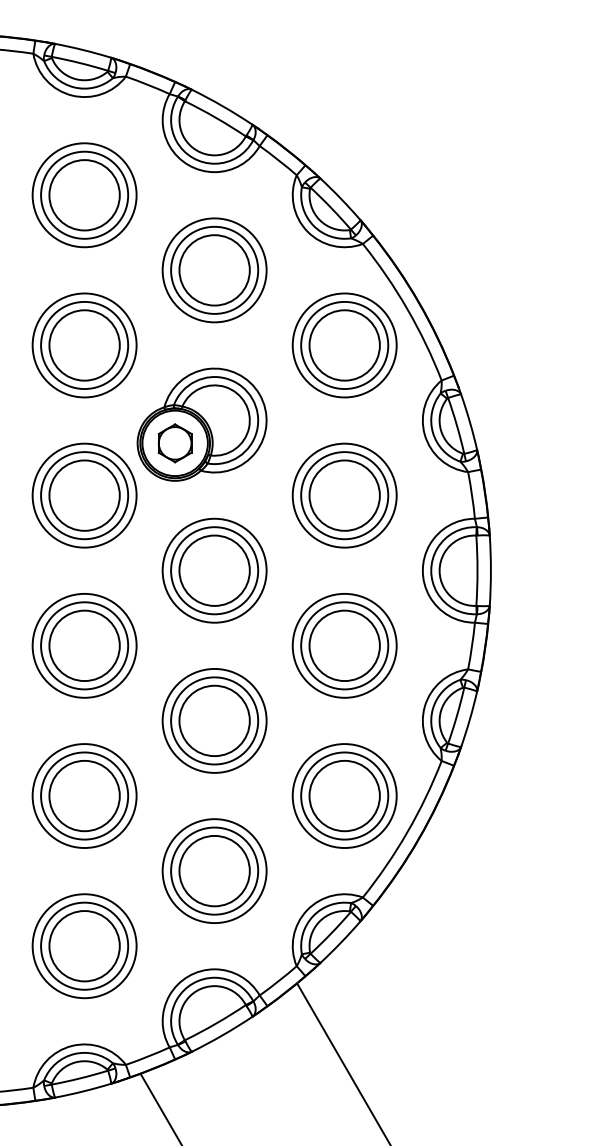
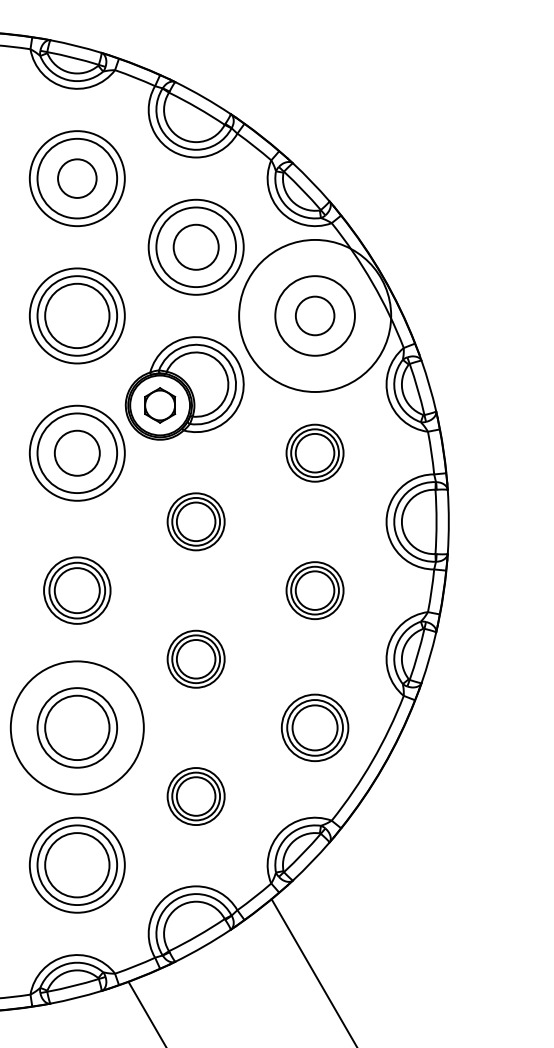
circle: (84, 195) -> (77, 178), size x0.6
circle: (214, 270) -> (196, 247), size x0.7
circle: (344, 345) -> (314, 315), size x0.6
circle: (344, 345) -> (314, 315), size x1.6
circle: (84, 495) -> (77, 453), size x0.7
part: (344, 495) -> (314, 453), size x0.6
part: (214, 570) -> (196, 521), size x0.6
part: (84, 645) -> (77, 590), size x0.7
part: (344, 645) -> (314, 590), size x0.6
part: (214, 720) -> (196, 658), size x0.6
part: (344, 795) -> (314, 727), size x0.7
circle: (84, 796) -> (77, 728), size x1.4
part: (214, 870) -> (196, 796), size x0.6

